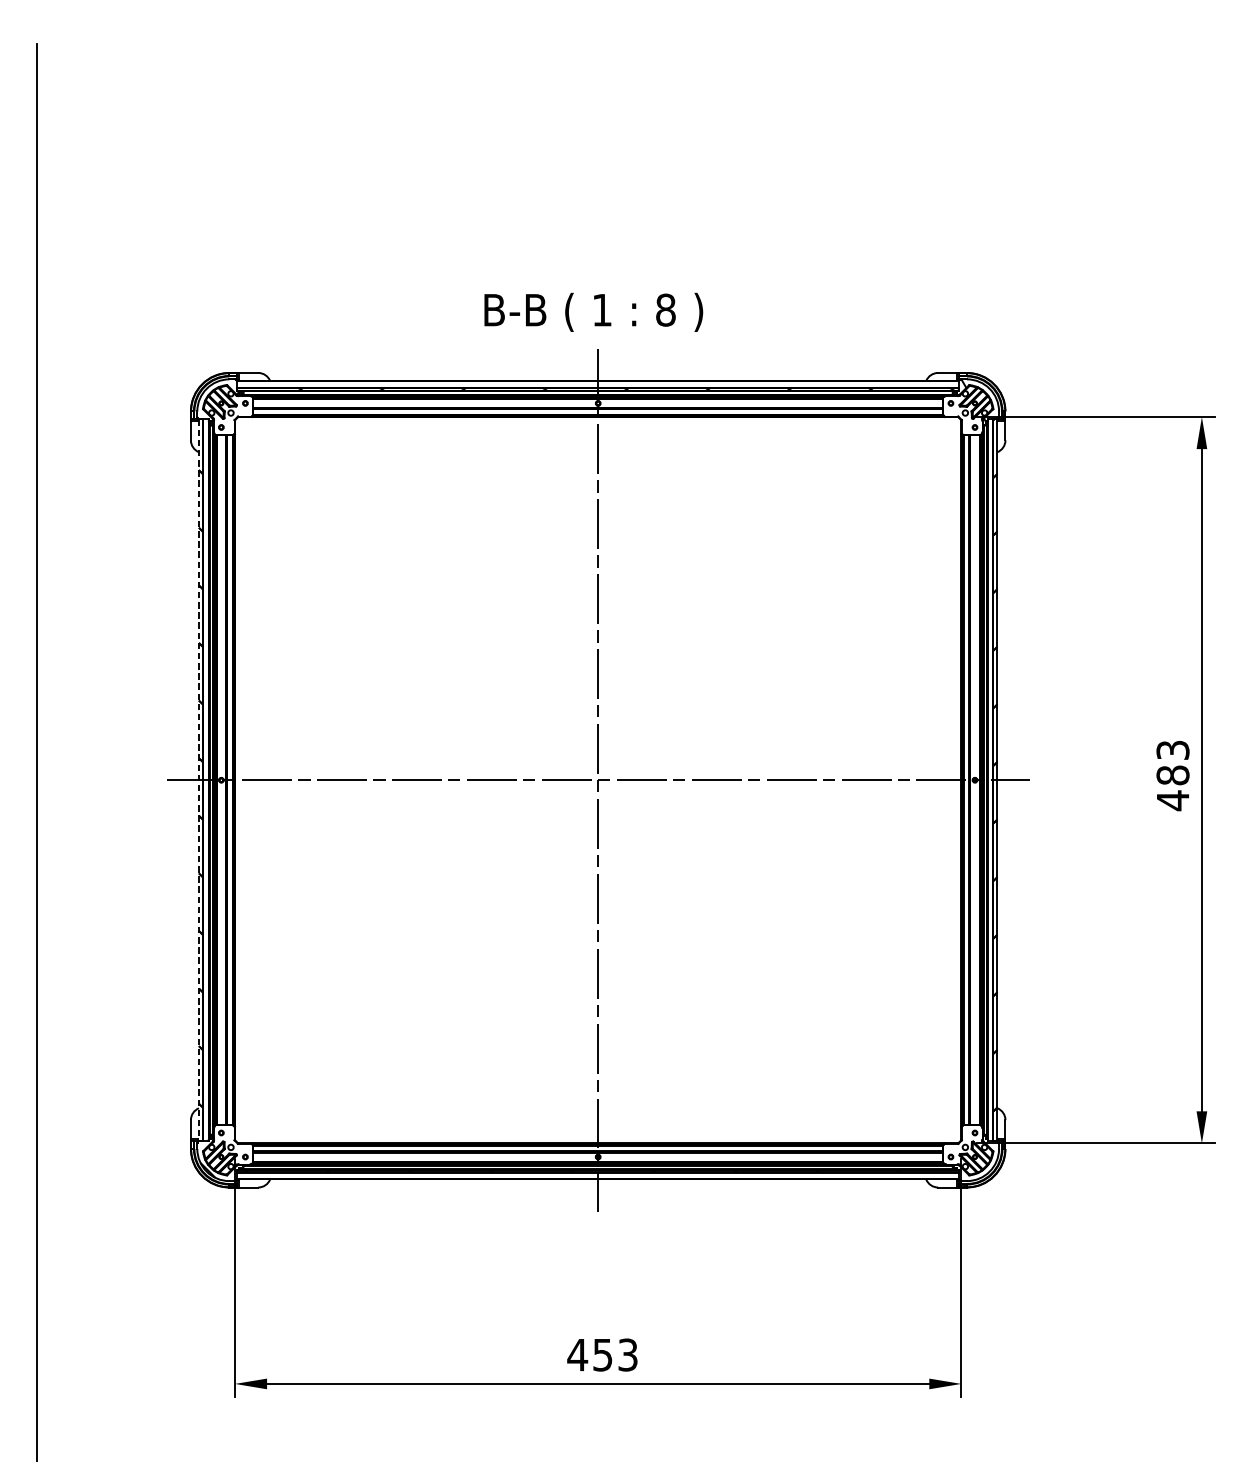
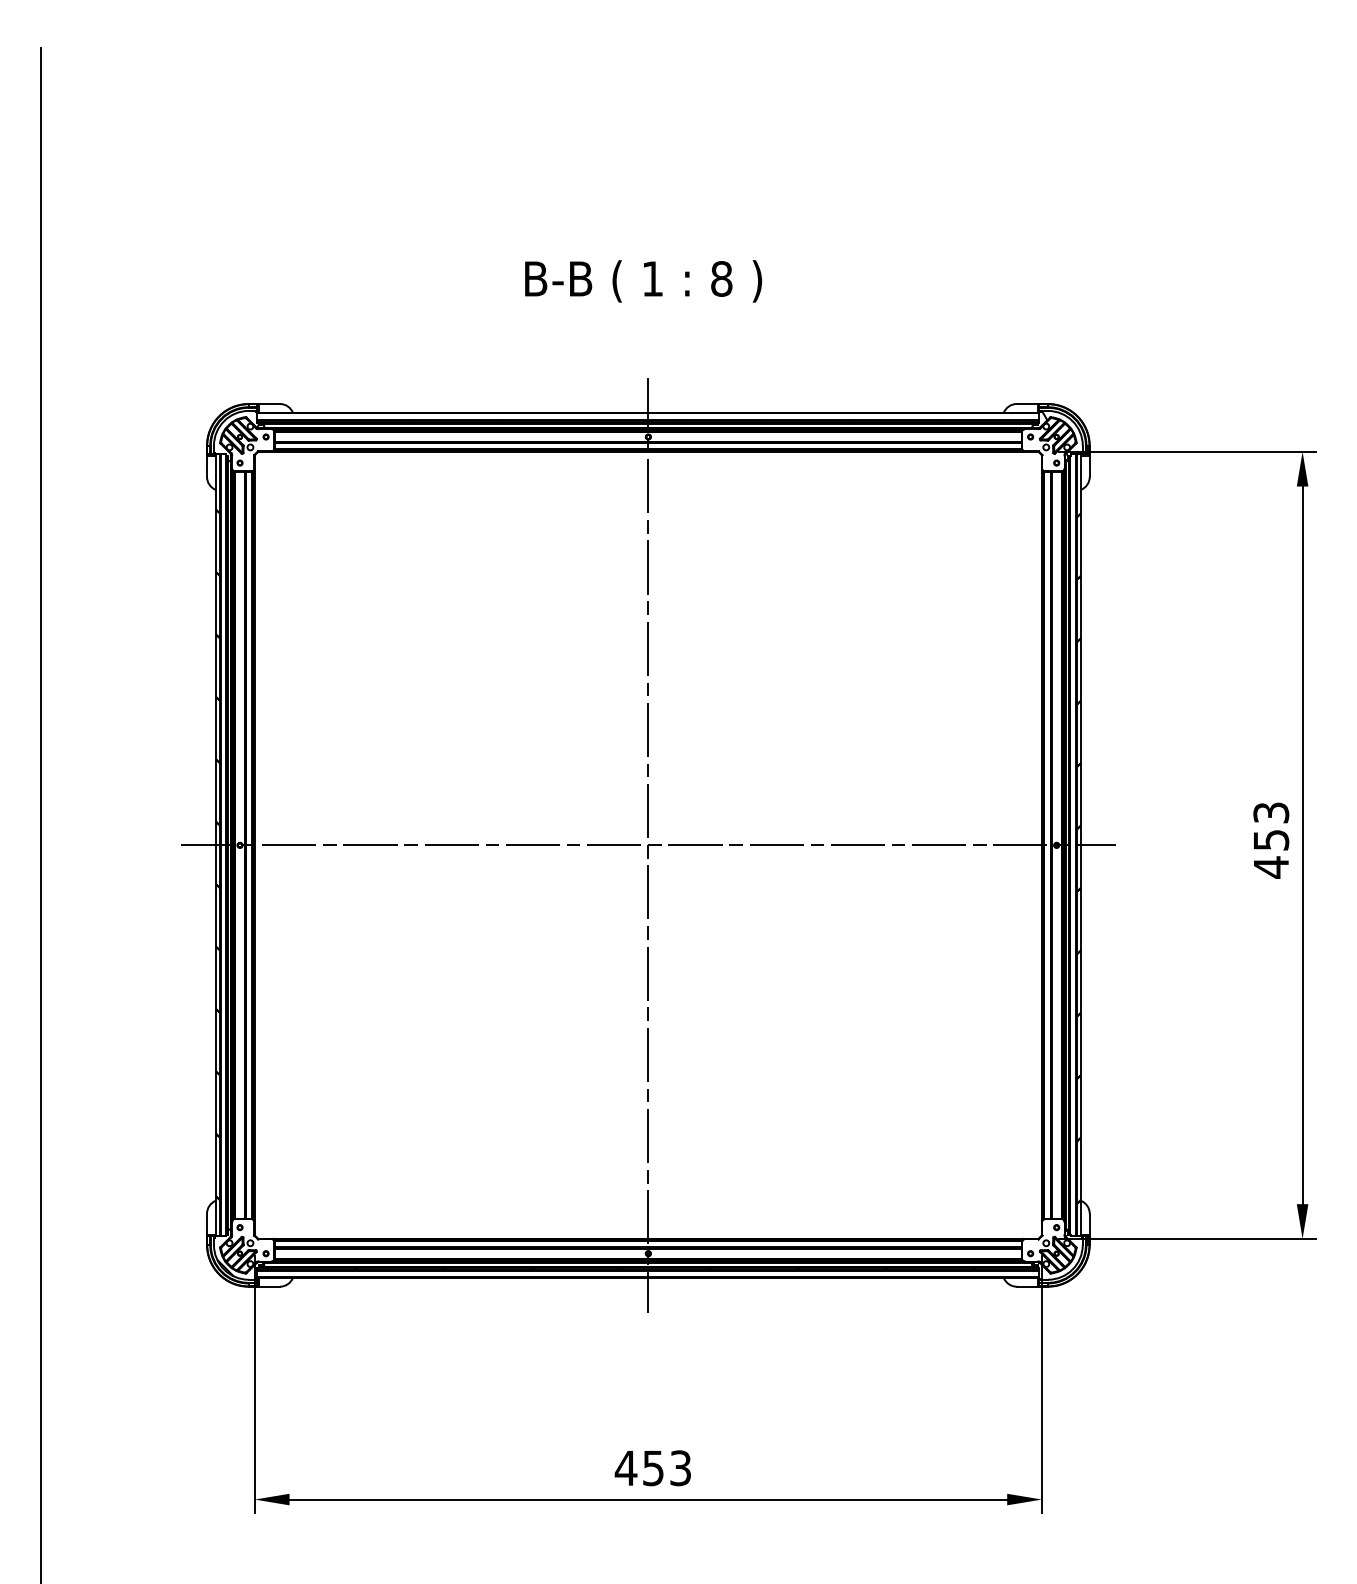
text: (593, 312) -> (643, 281), moved
text: (1173, 774) -> (1271, 839), 483 -> 453
line: (198, 780) -> (215, 845), dashed -> solid

